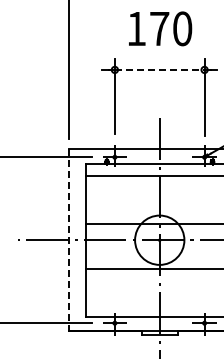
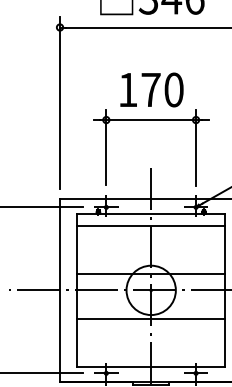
text: (160, 28) -> (151, 89), moved
line: (160, 70) -> (151, 120), dashed -> solid
line: (69, 240) -> (60, 290), dashed -> solid

